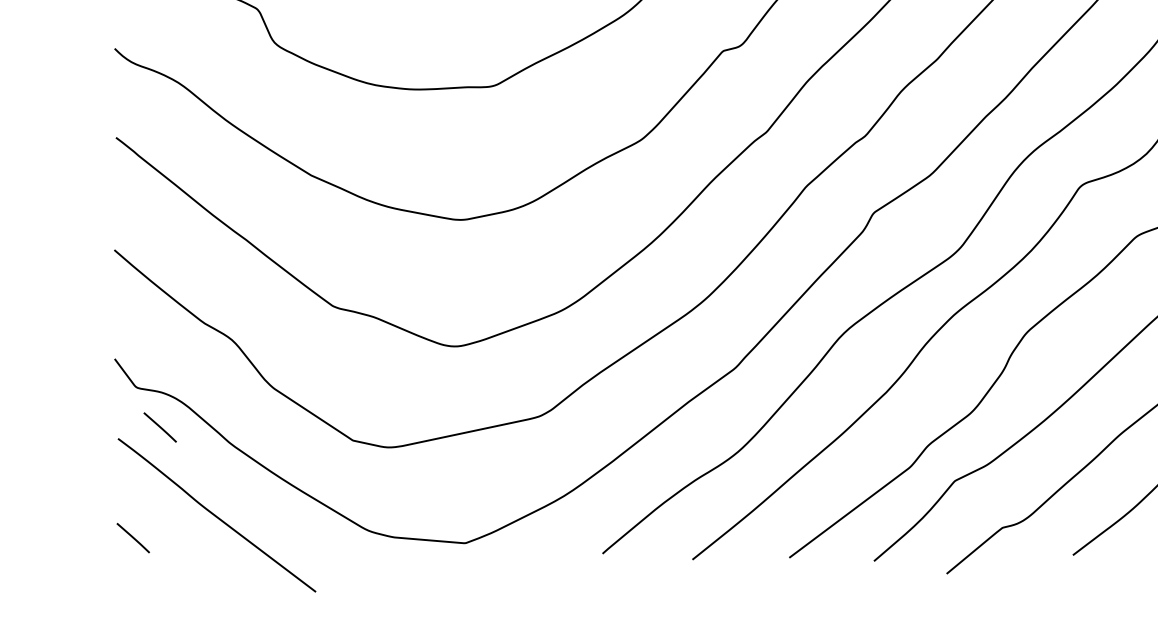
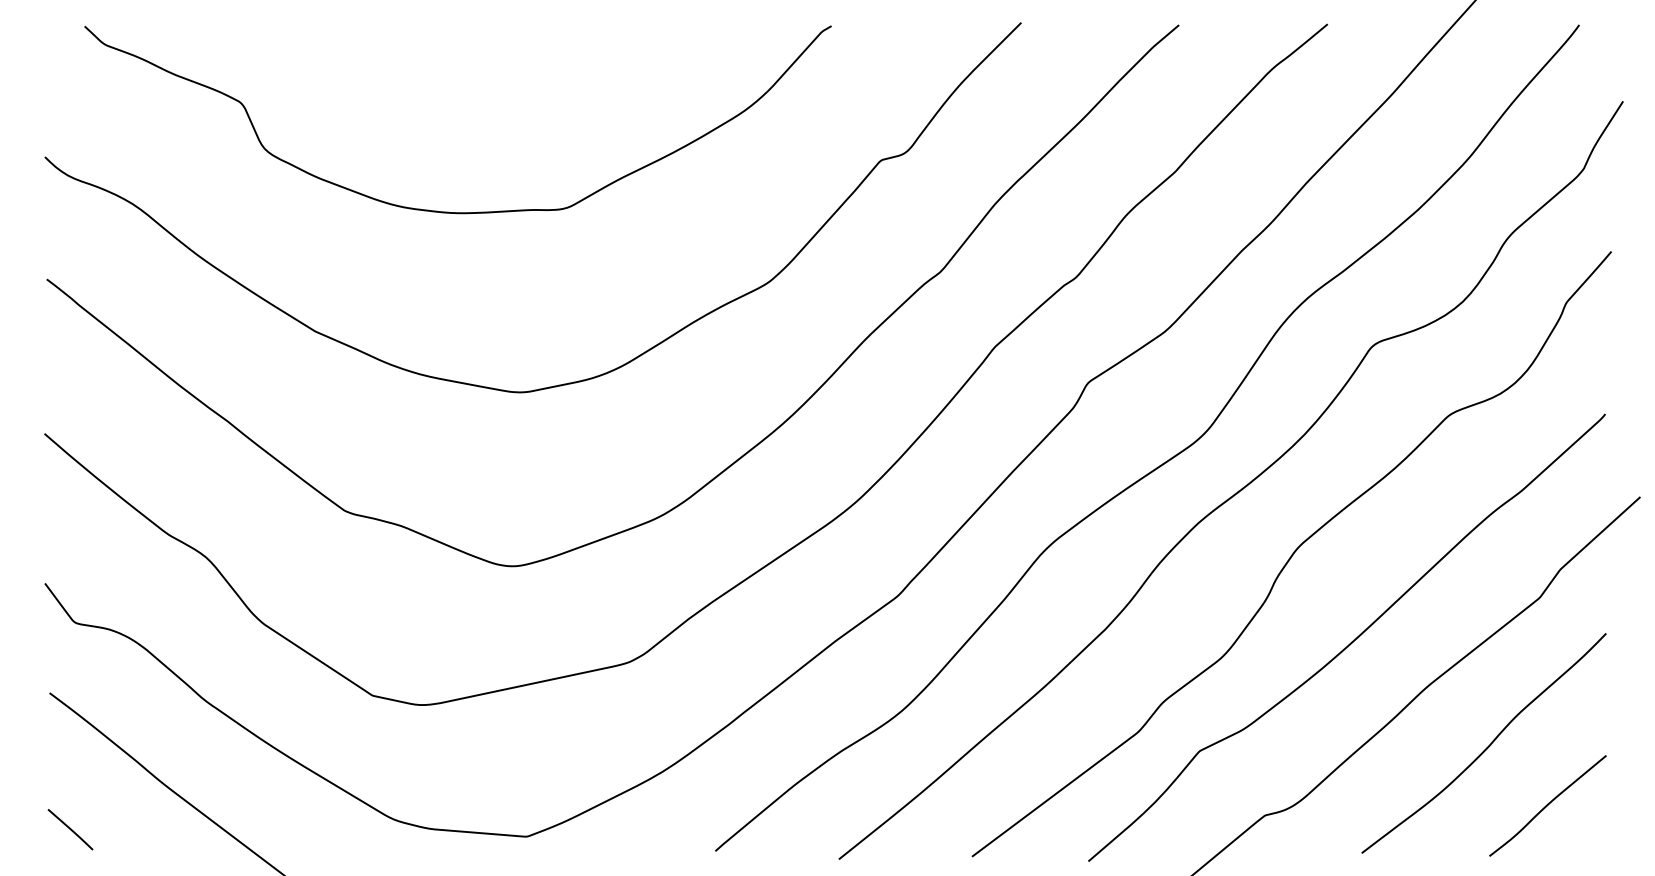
line: (160, 427) -> (107, 677), removed

